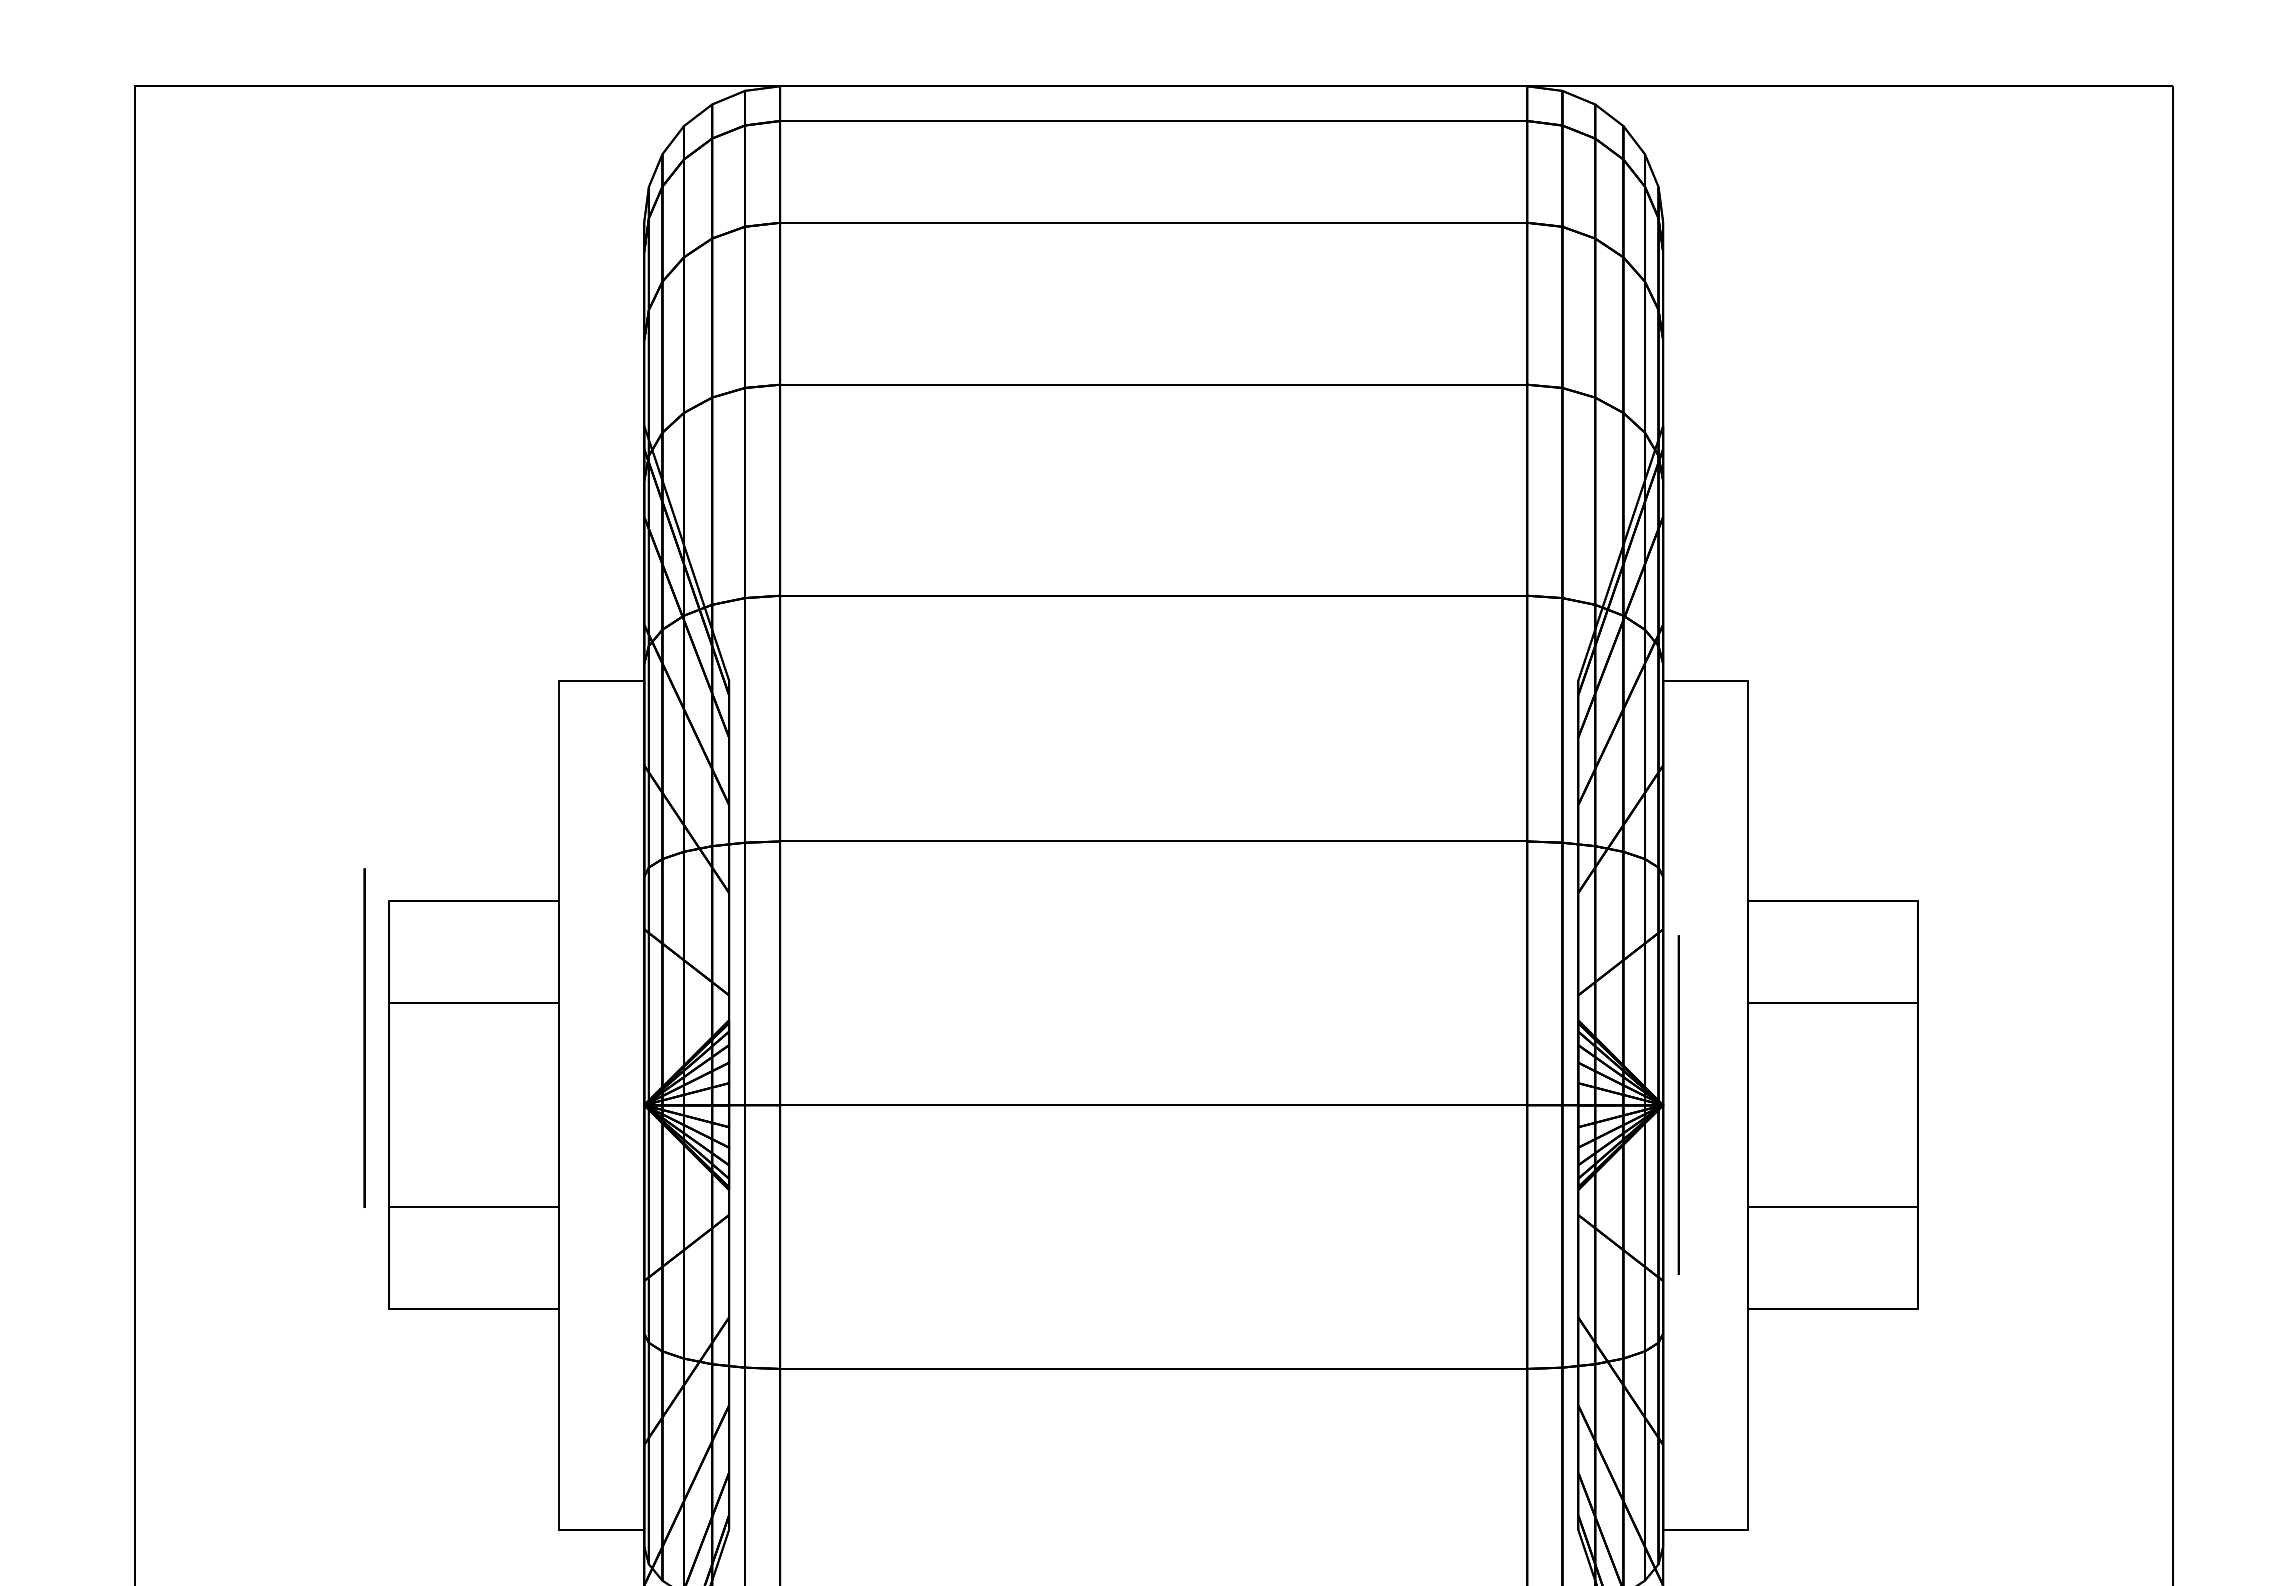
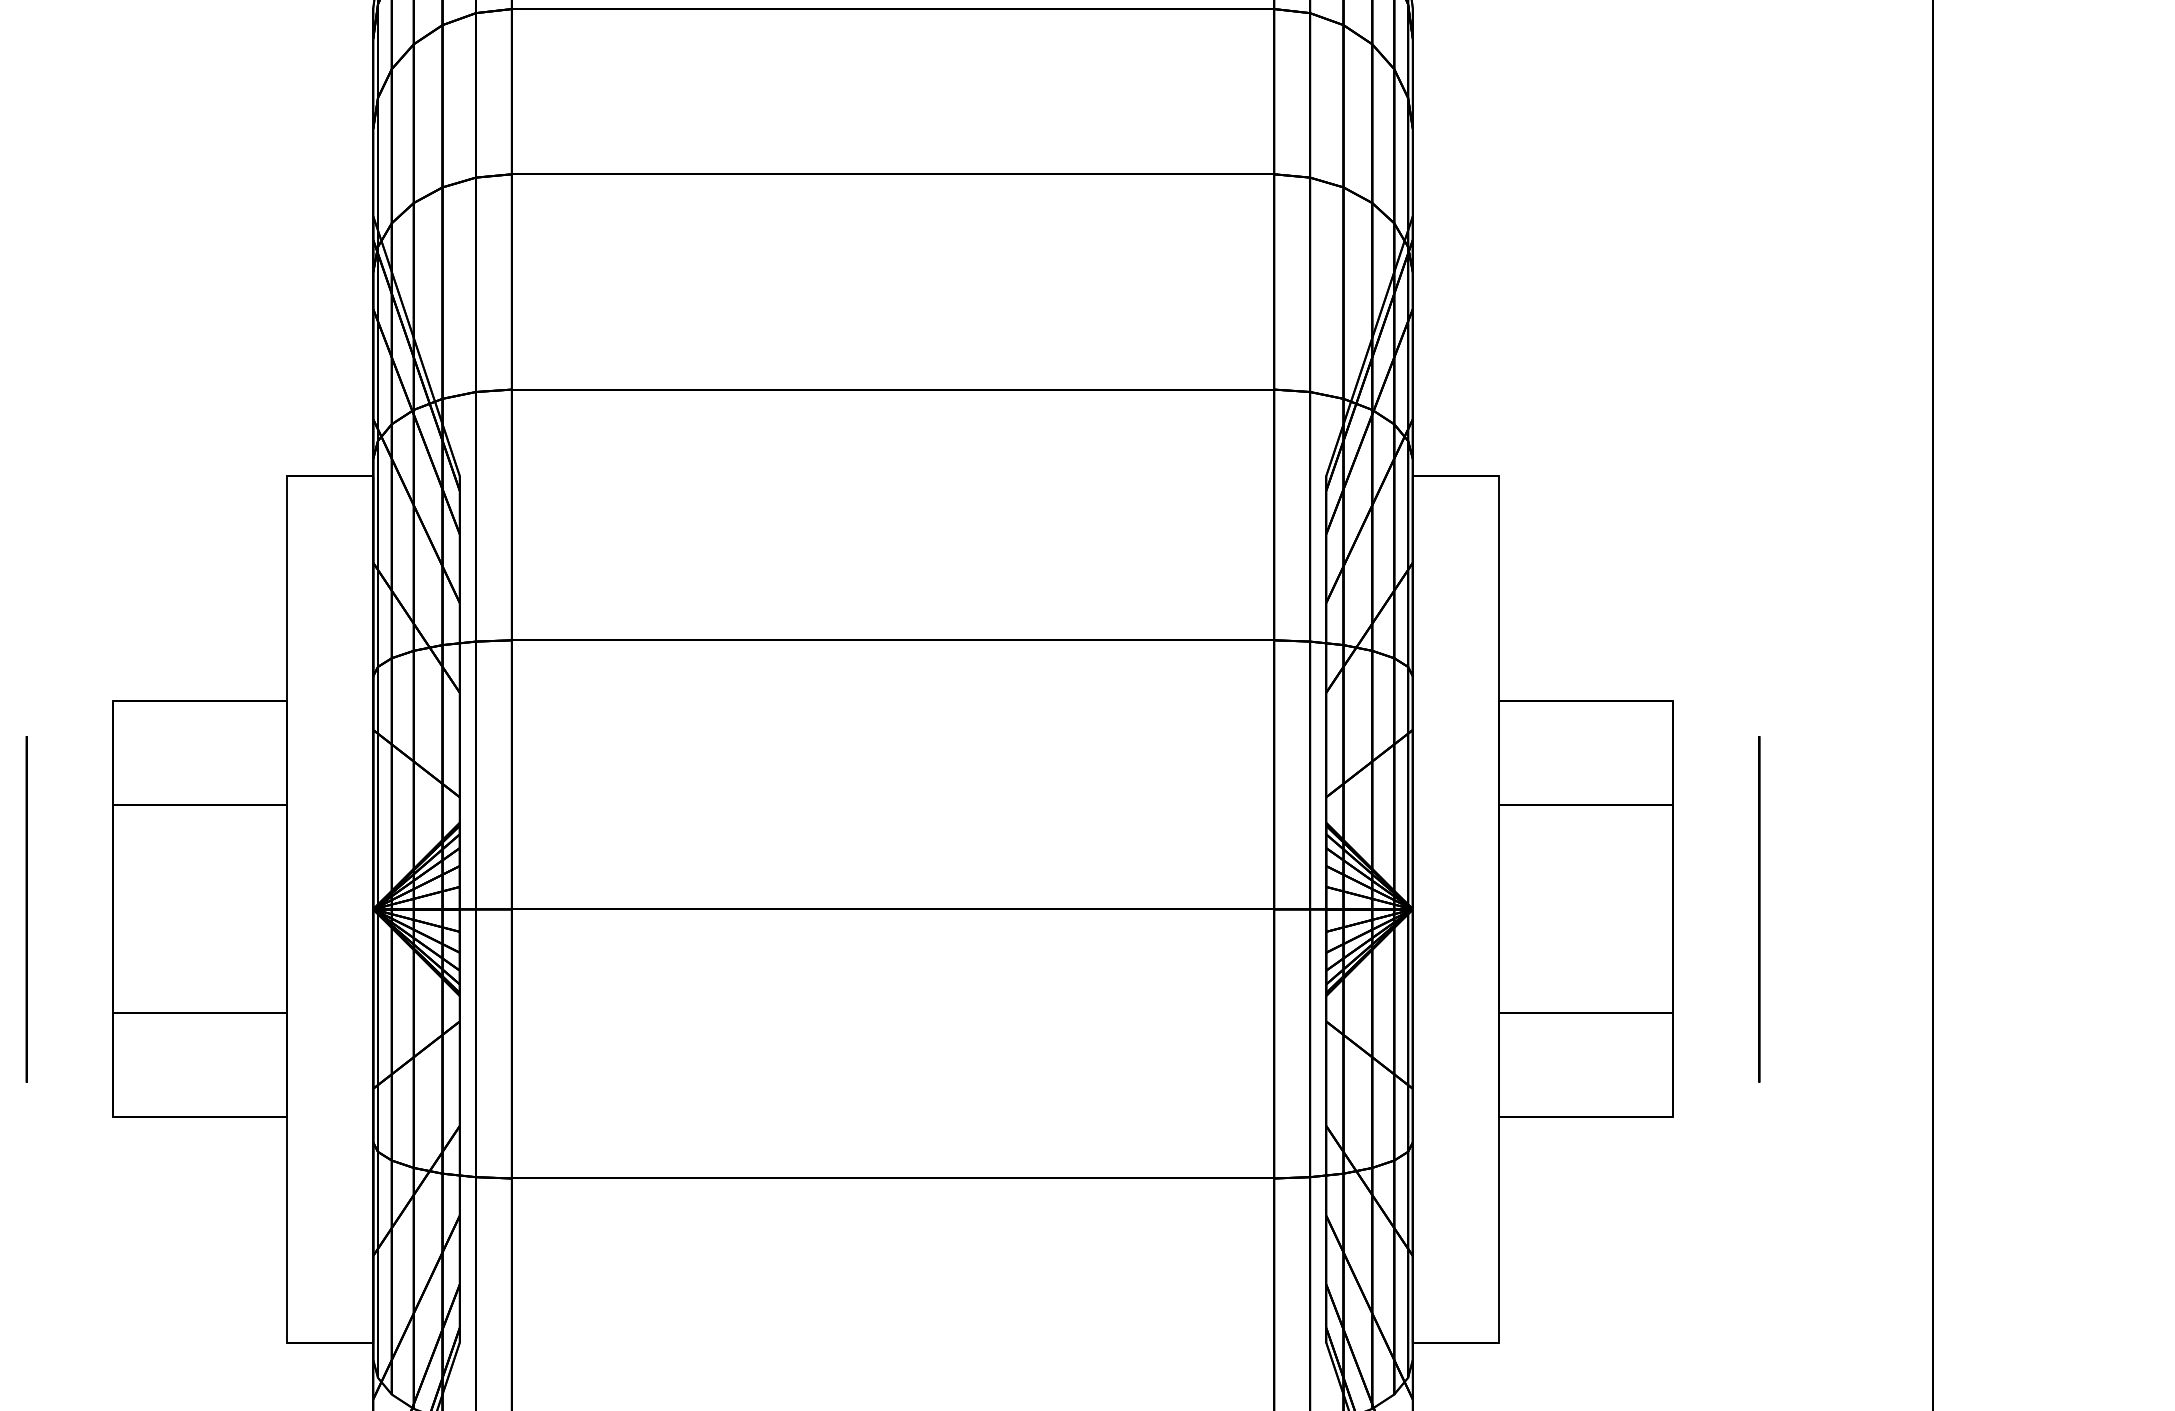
circle: (364, 1037) -> (26, 908), moved
circle: (1678, 1104) -> (1759, 908), moved

